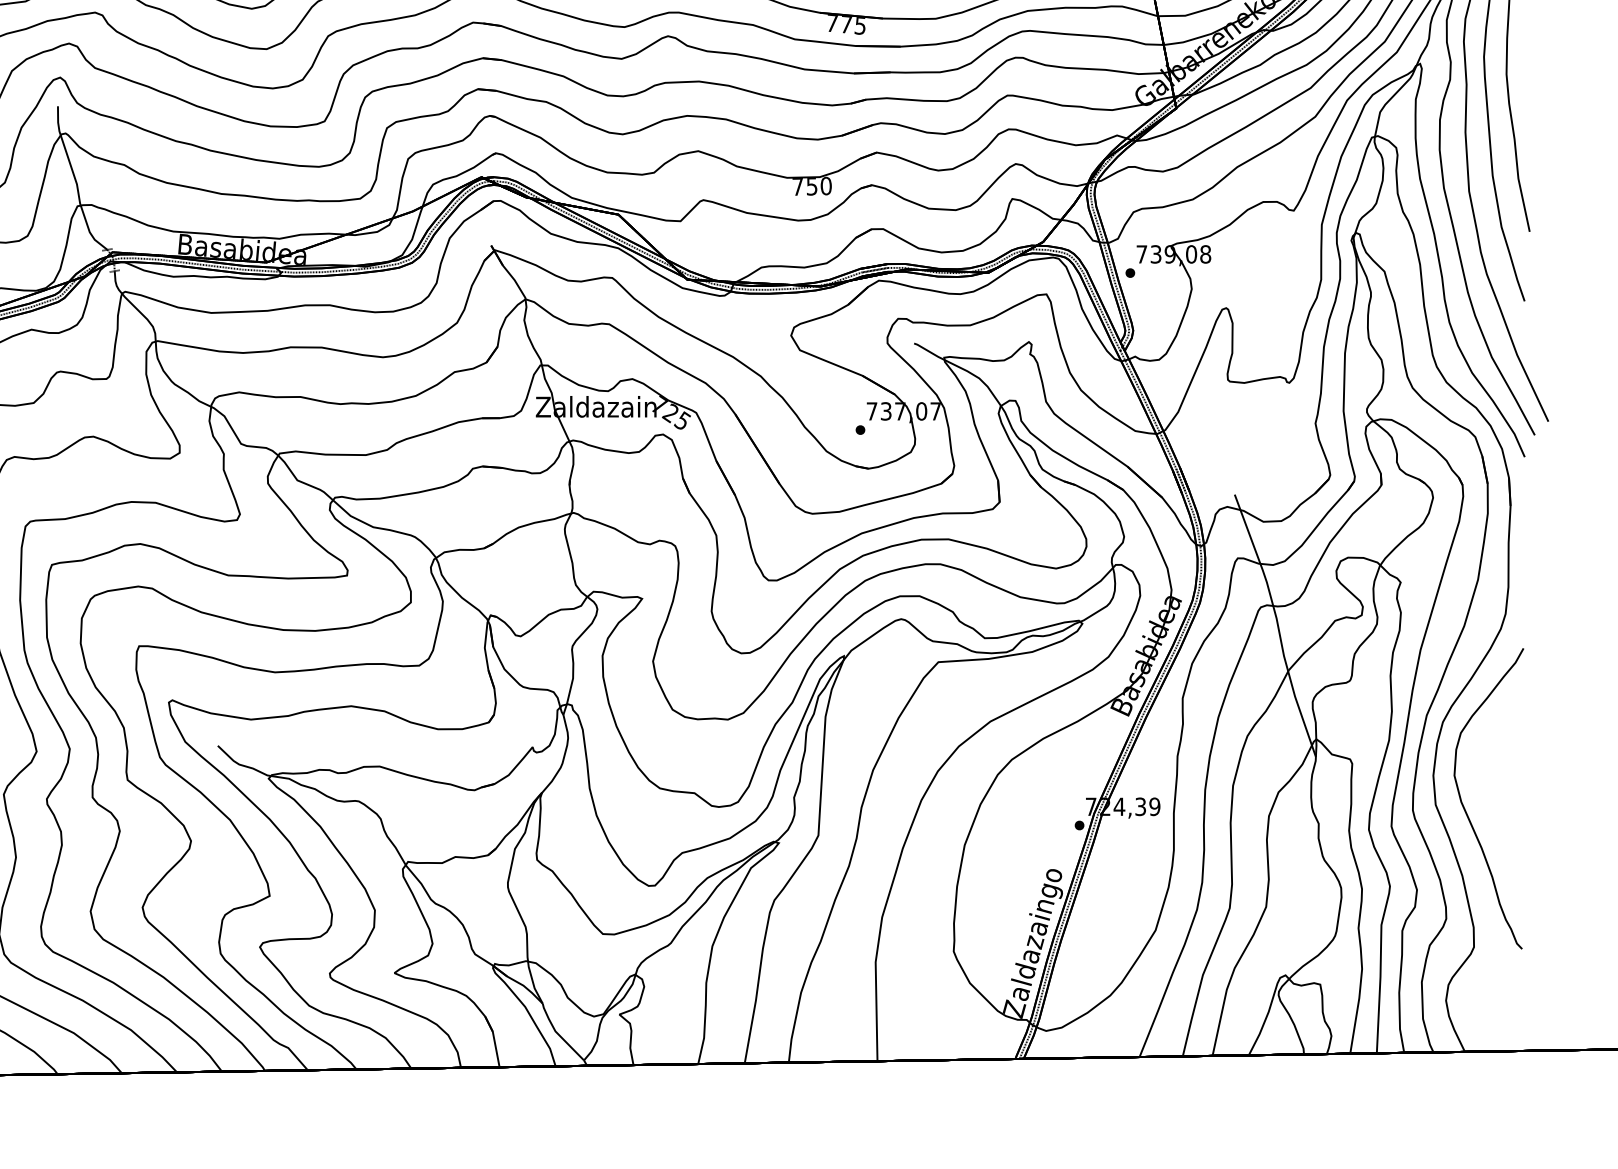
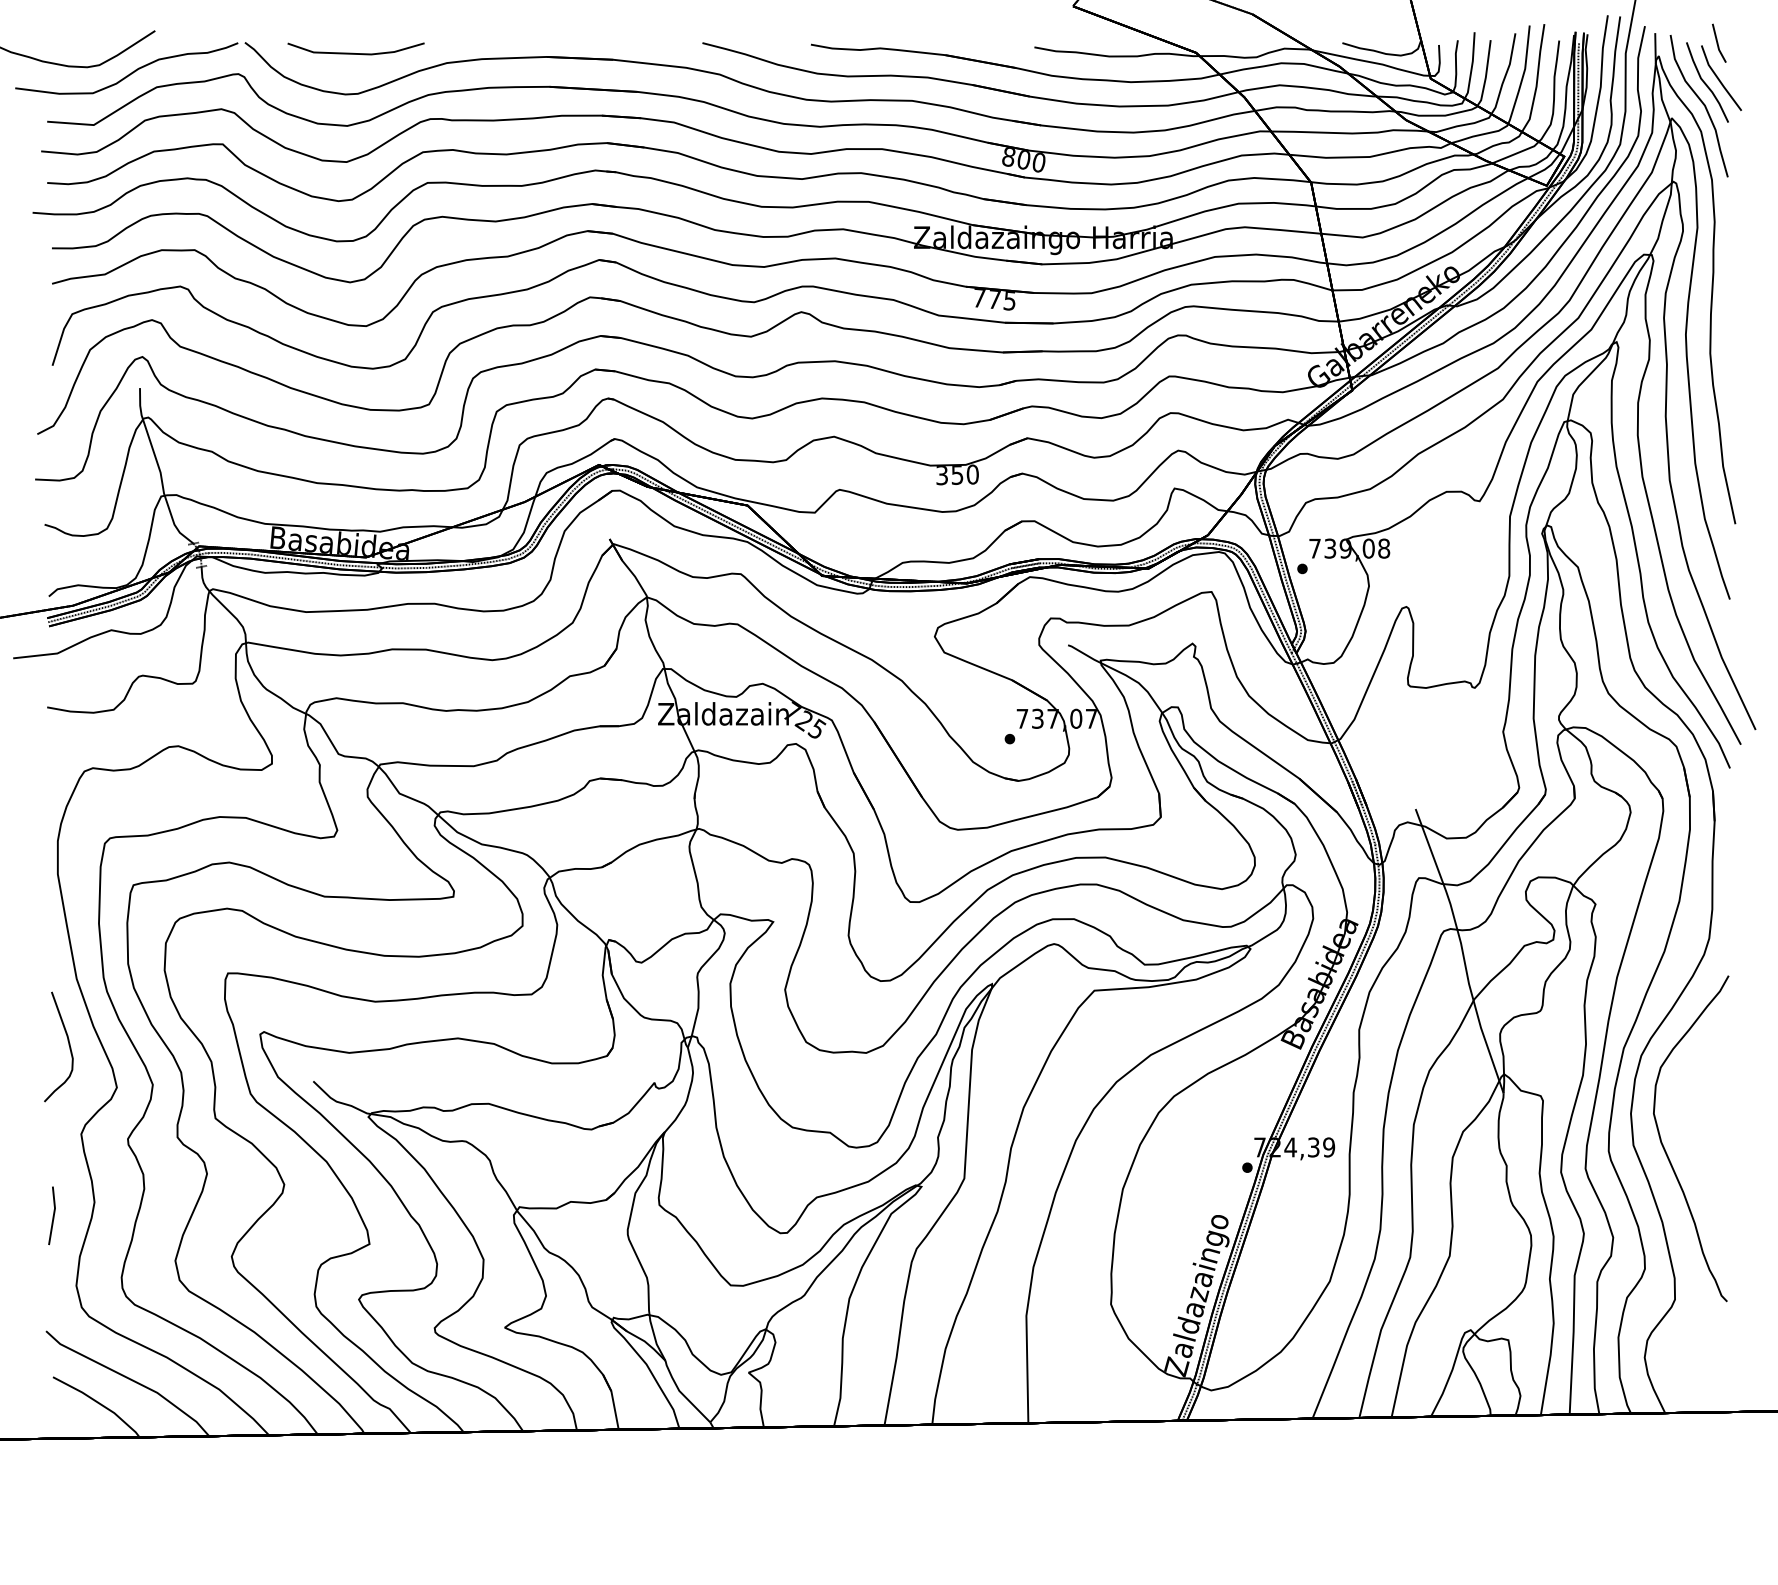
text: (797, 186) -> (941, 475), 750 -> 350

